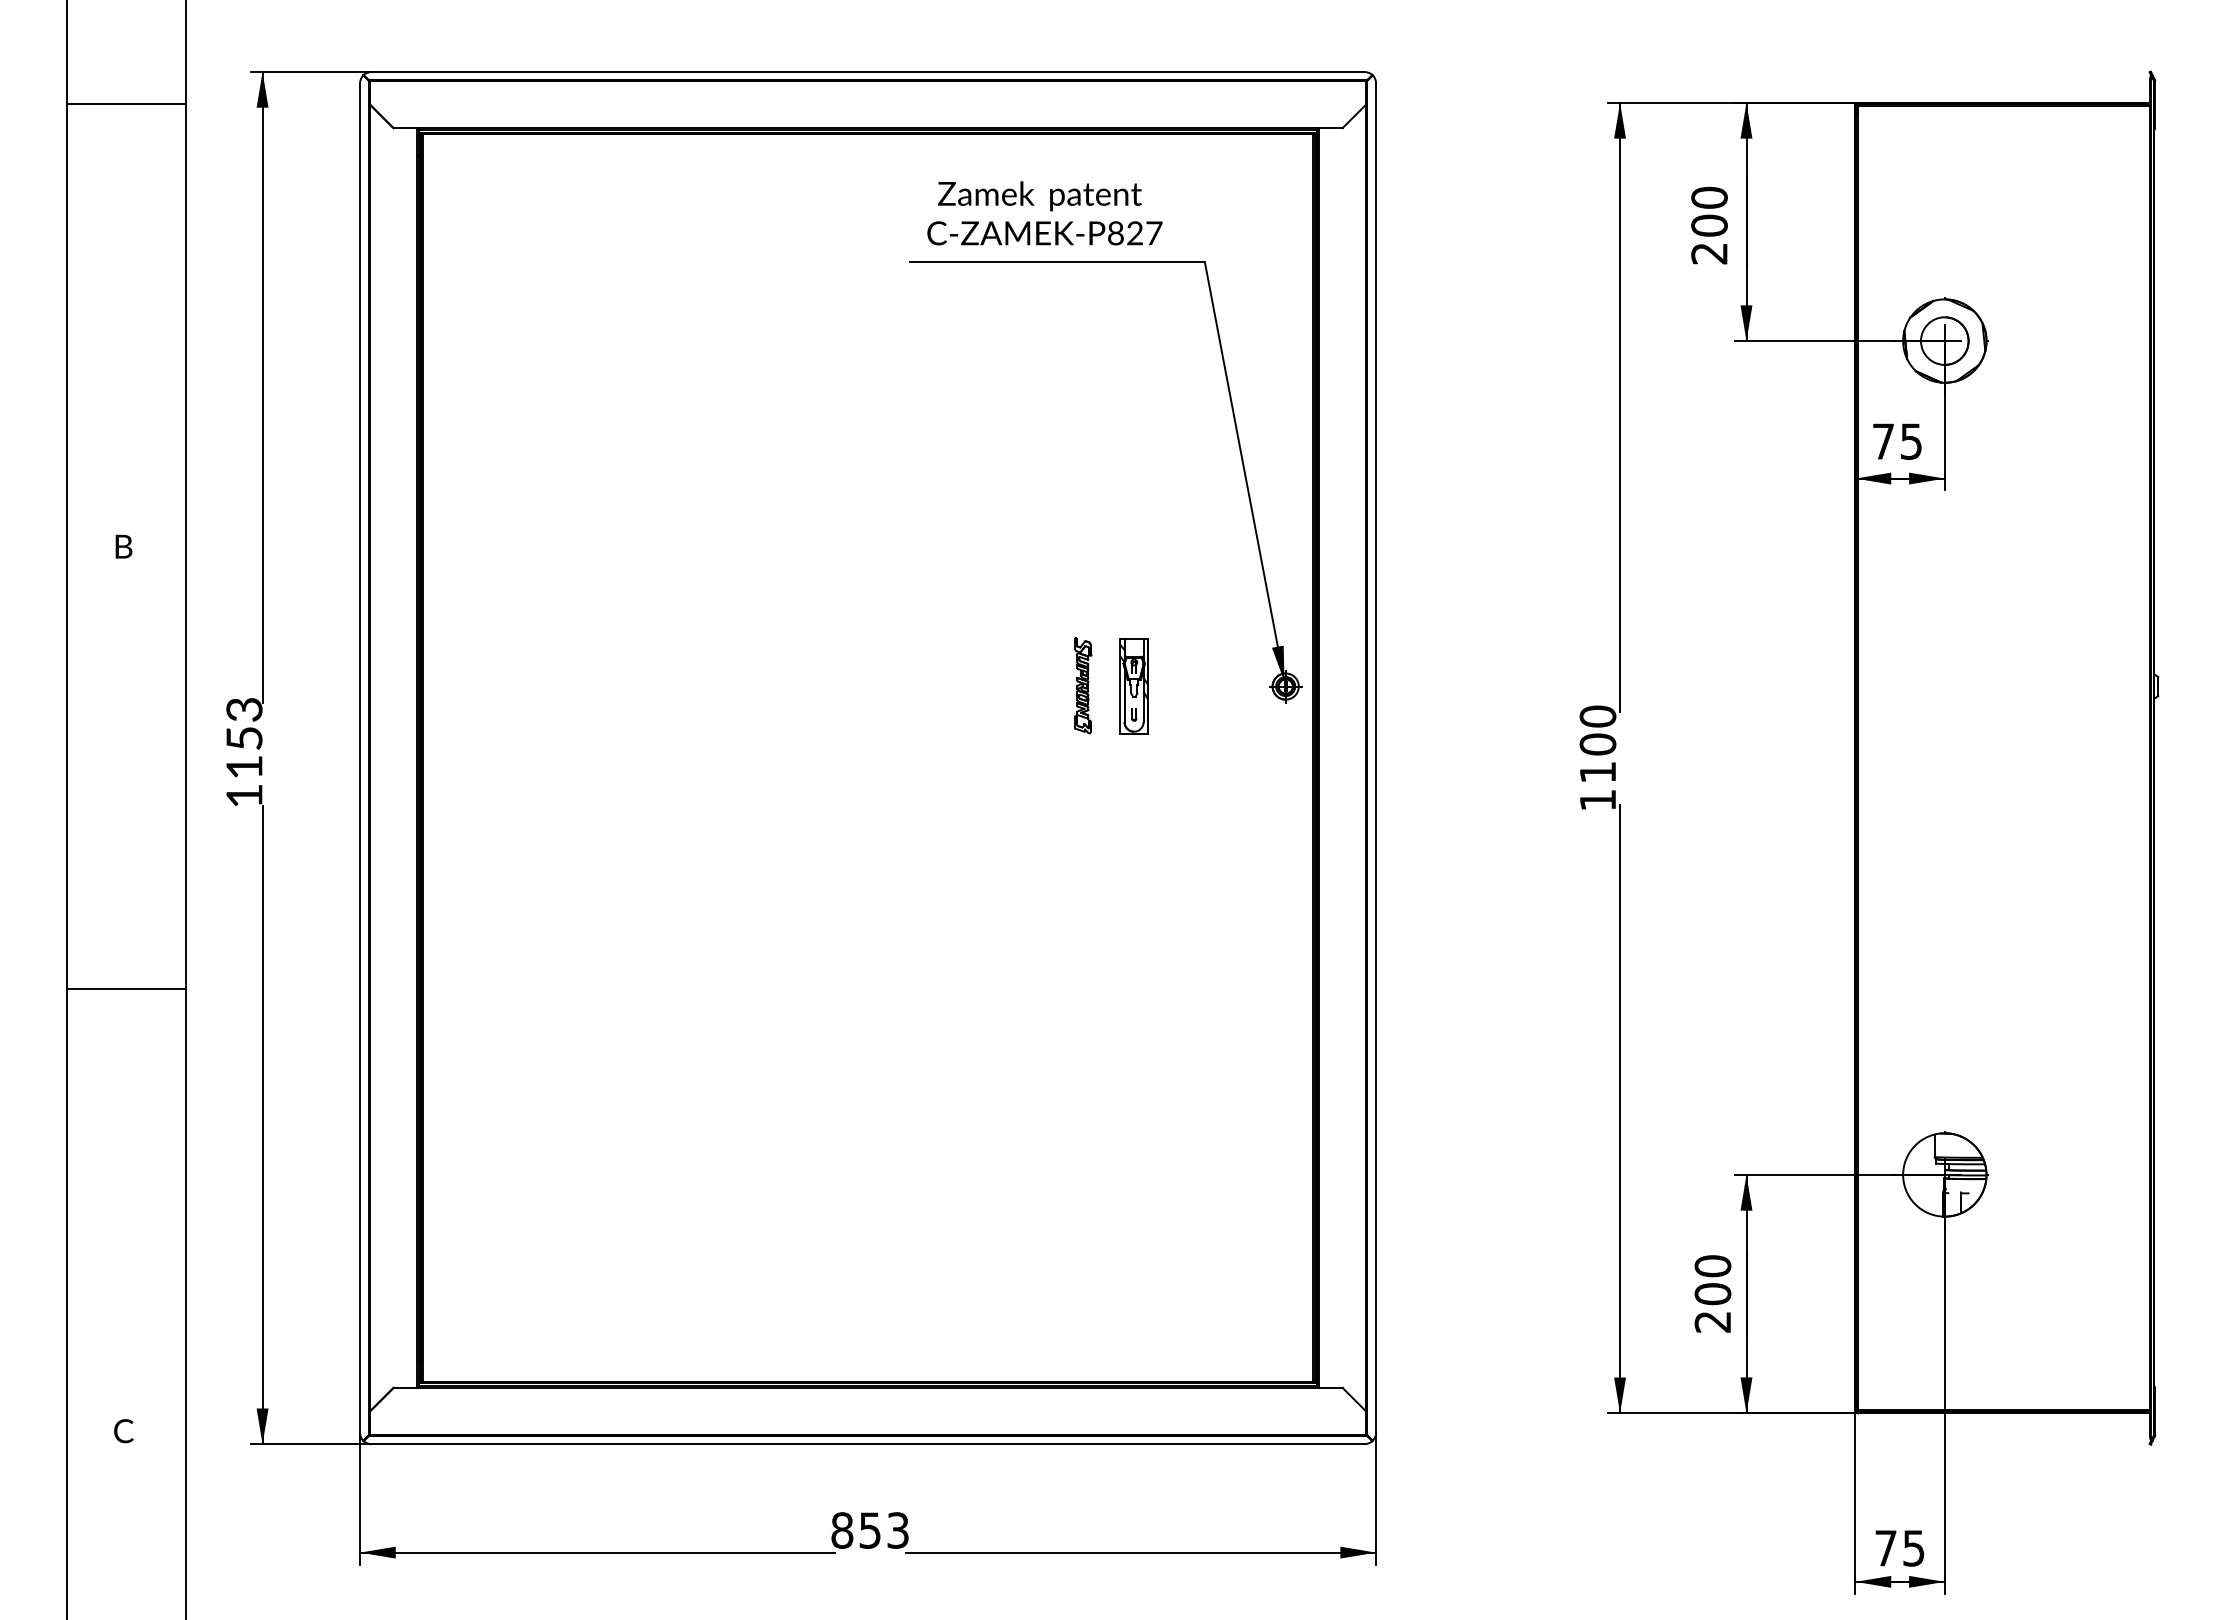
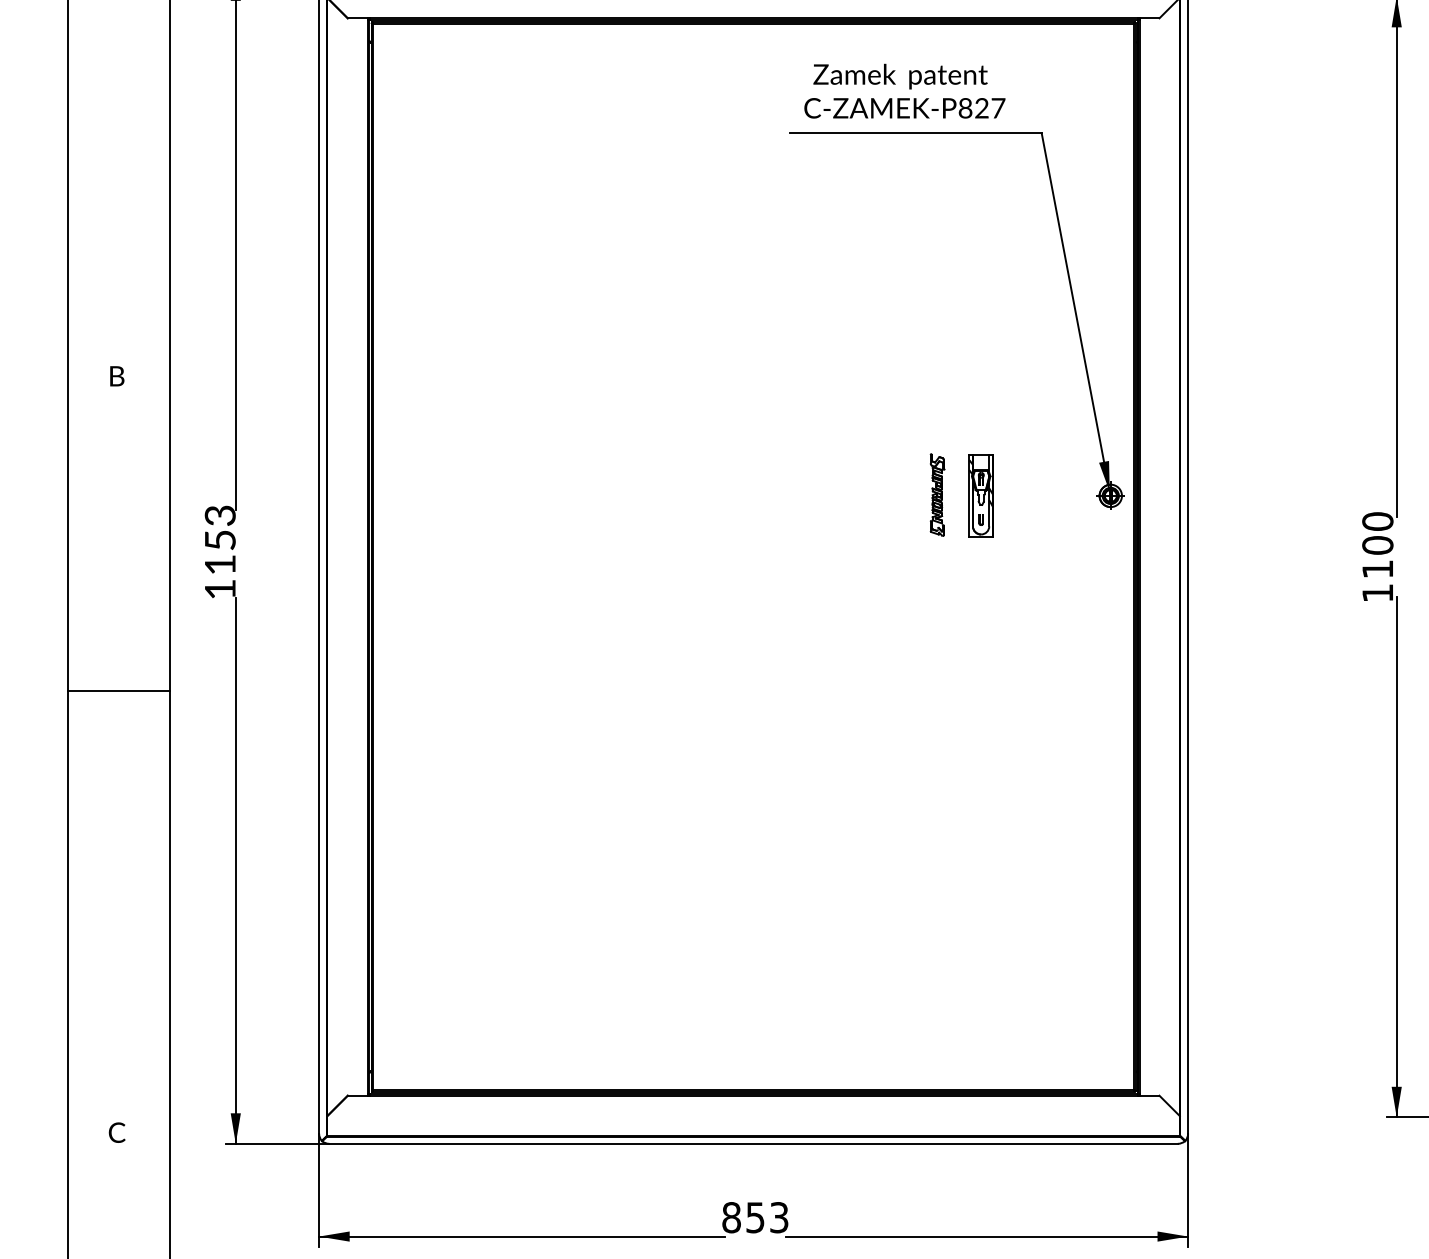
line: (125, 988) -> (118, 690), moved

